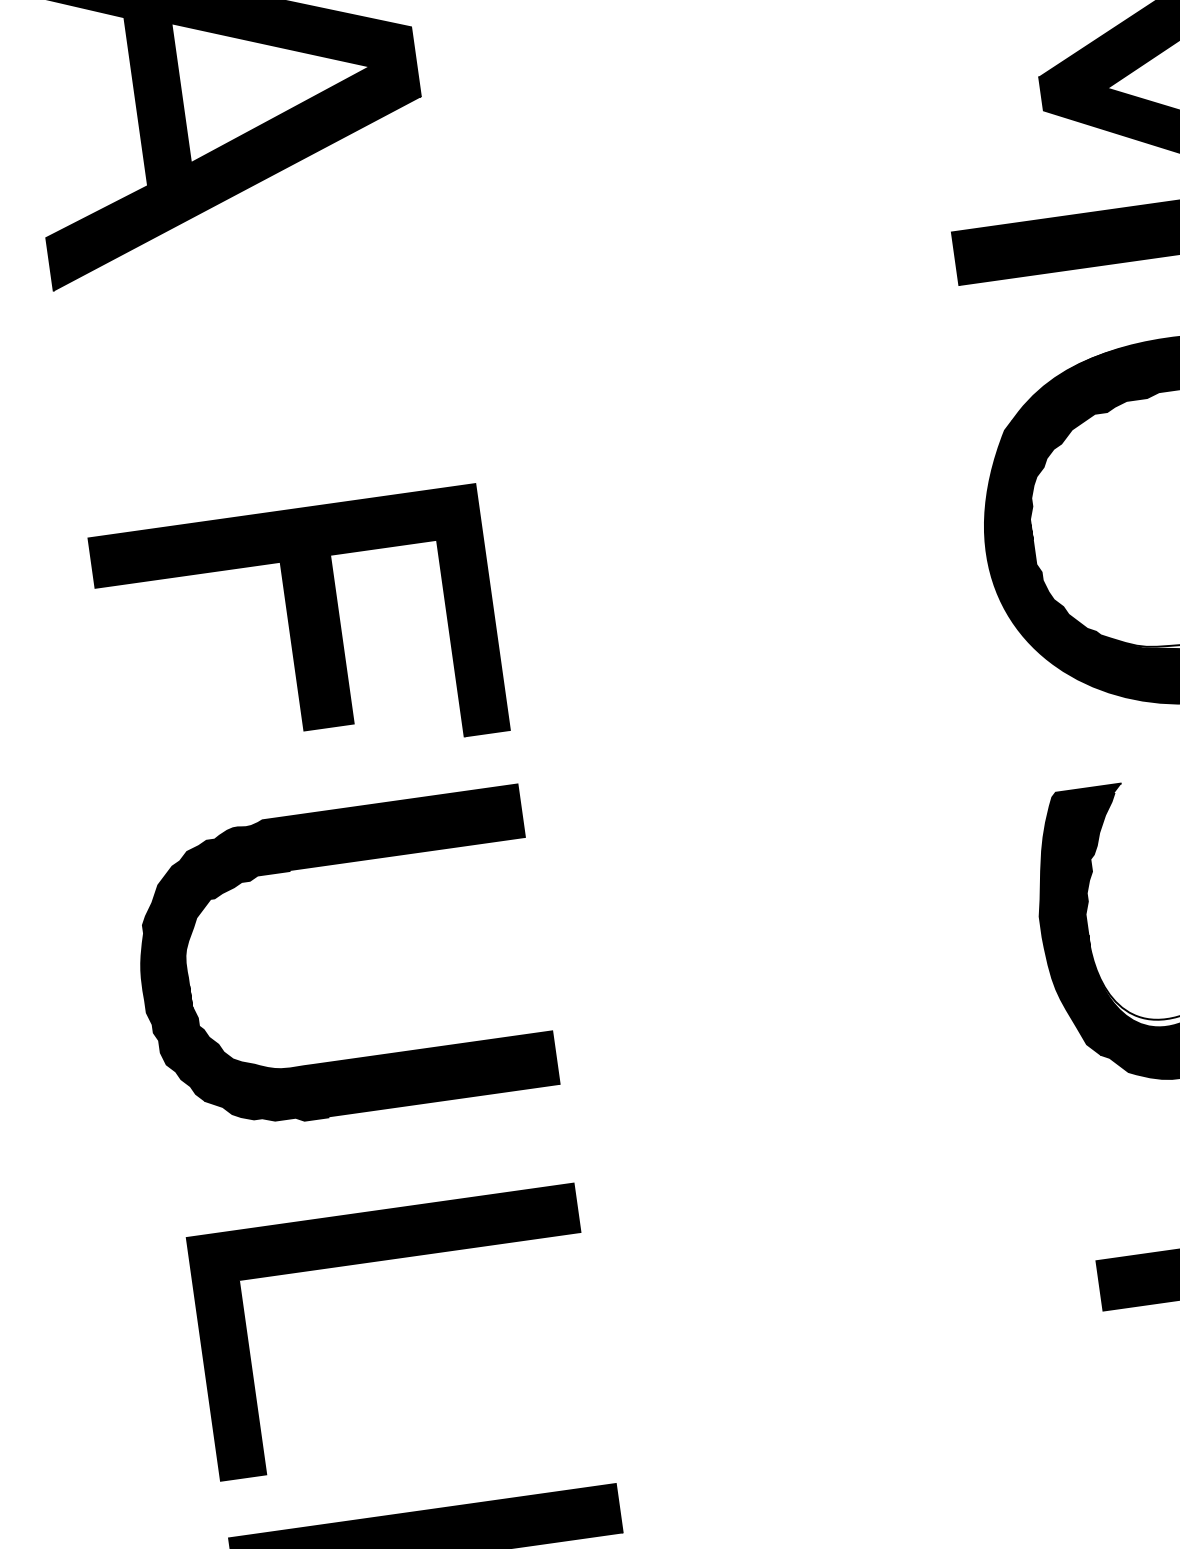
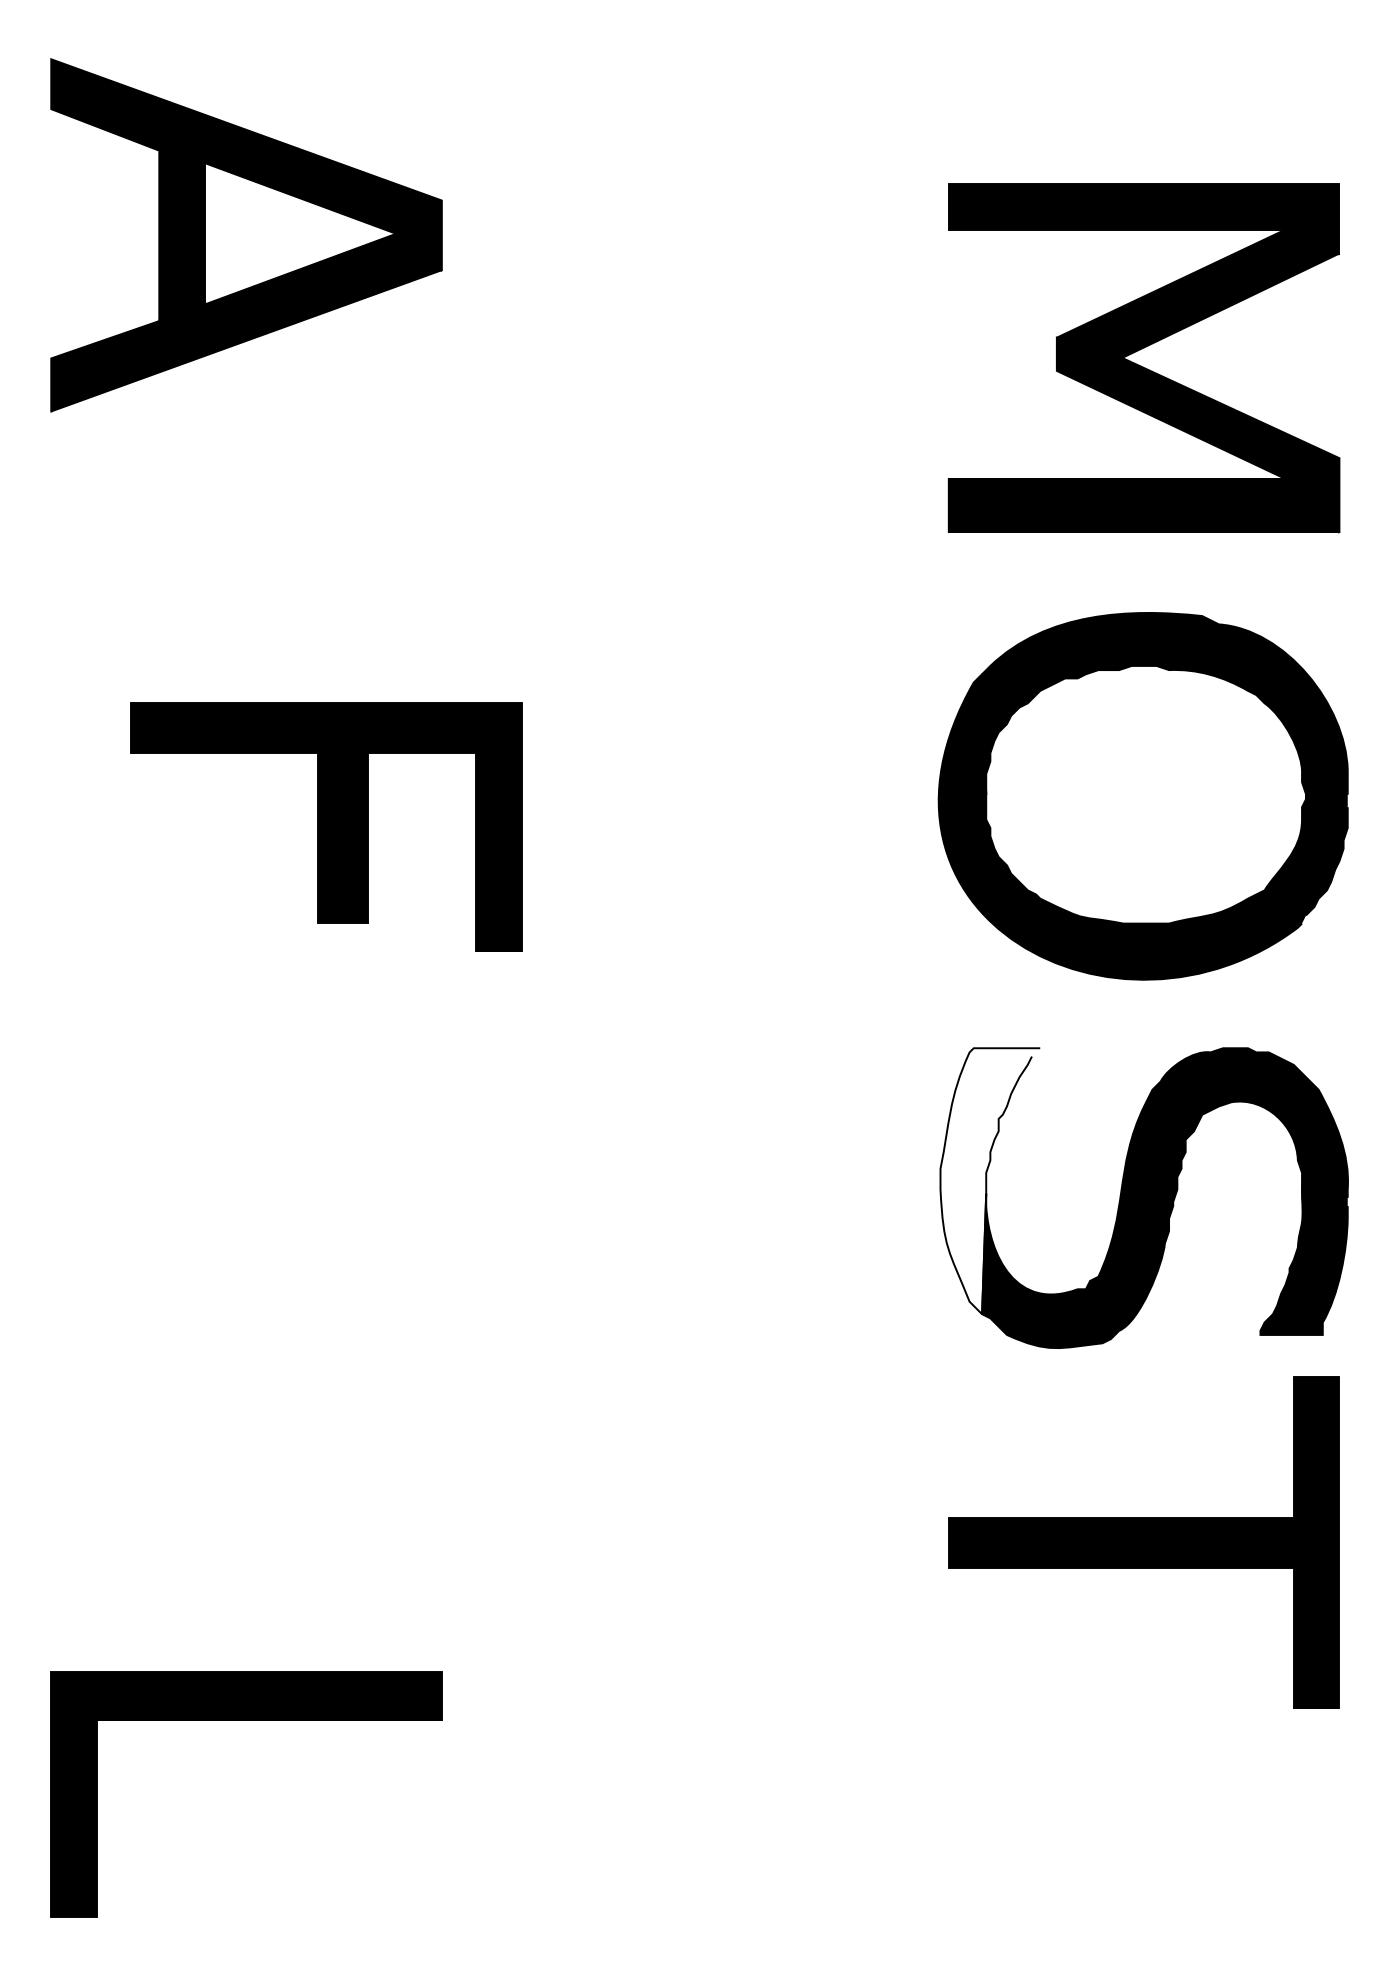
part: (299, 633) -> (326, 826), moved
part: (326, 866) -> (241, 1019), removed
fill: (1090, 922) -> (990, 1181), removed
part: (387, 1259) -> (246, 1417), removed

